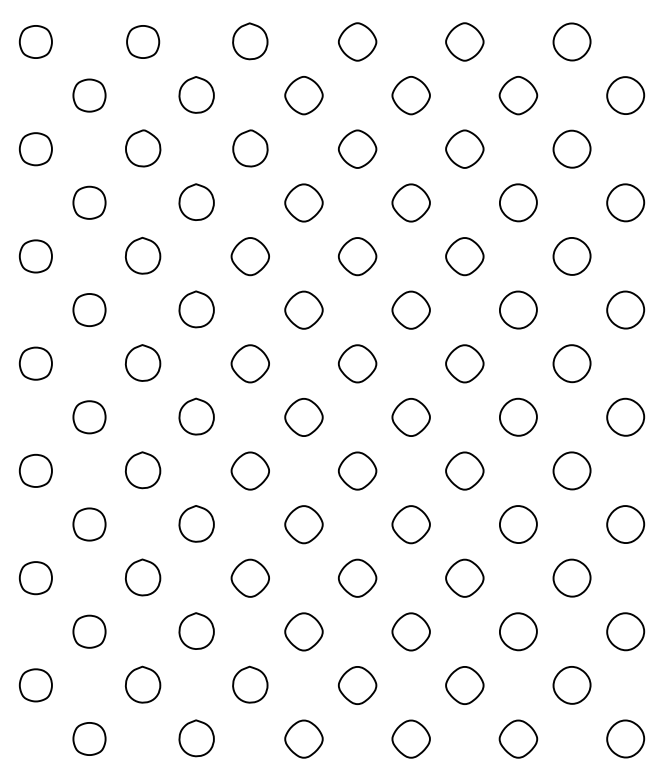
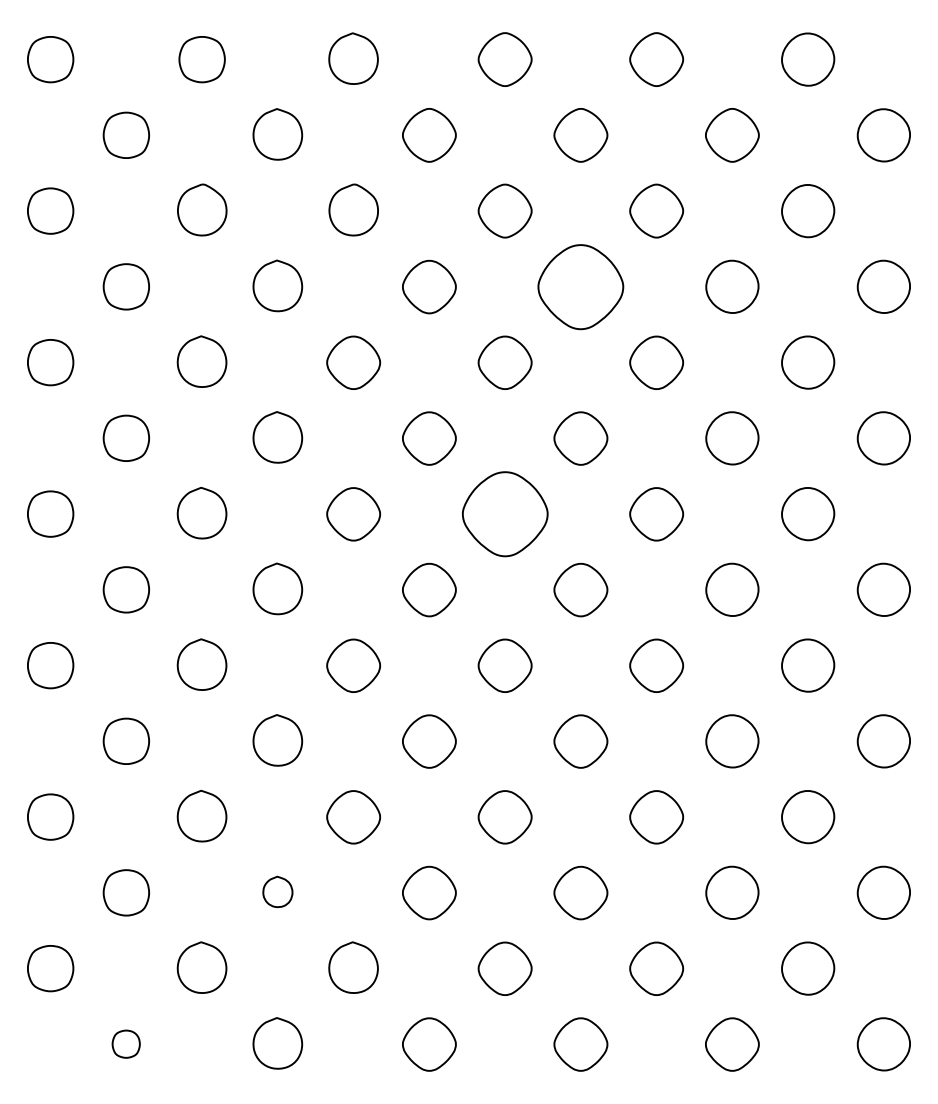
part: (410, 202) -> (580, 286), size x1.6
part: (357, 363) -> (504, 514), size x1.6
part: (196, 630) -> (277, 891), size x0.6
part: (88, 738) -> (125, 1043), size x0.6

